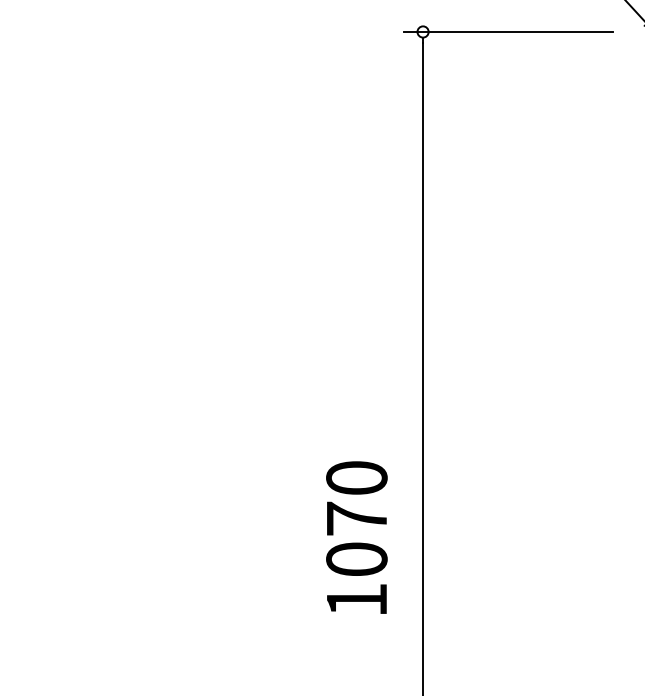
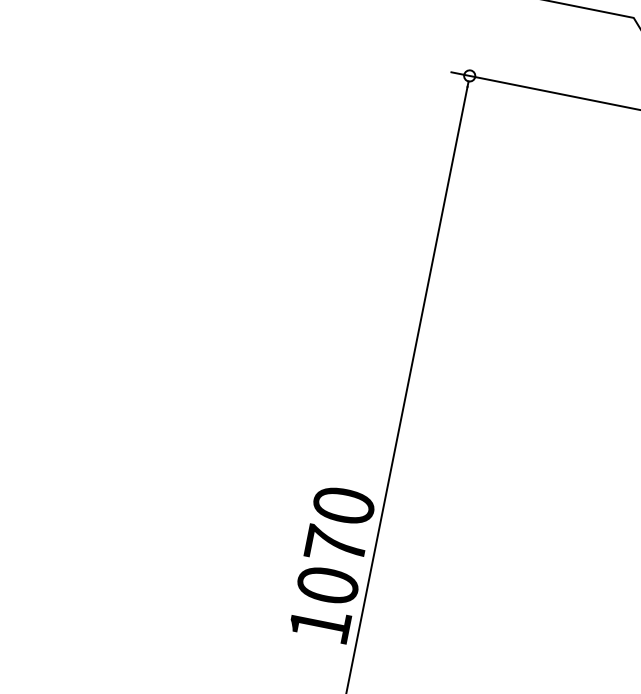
text: (356, 537) -> (331, 563), moved

